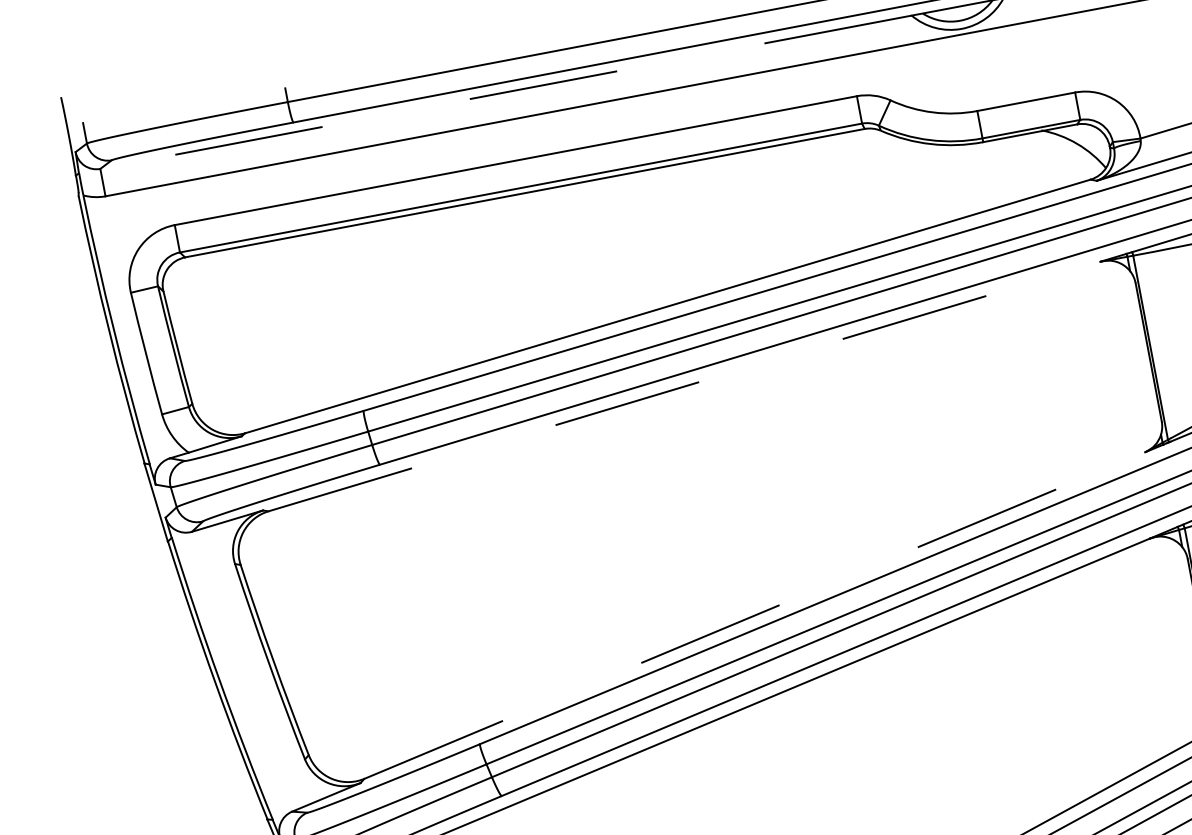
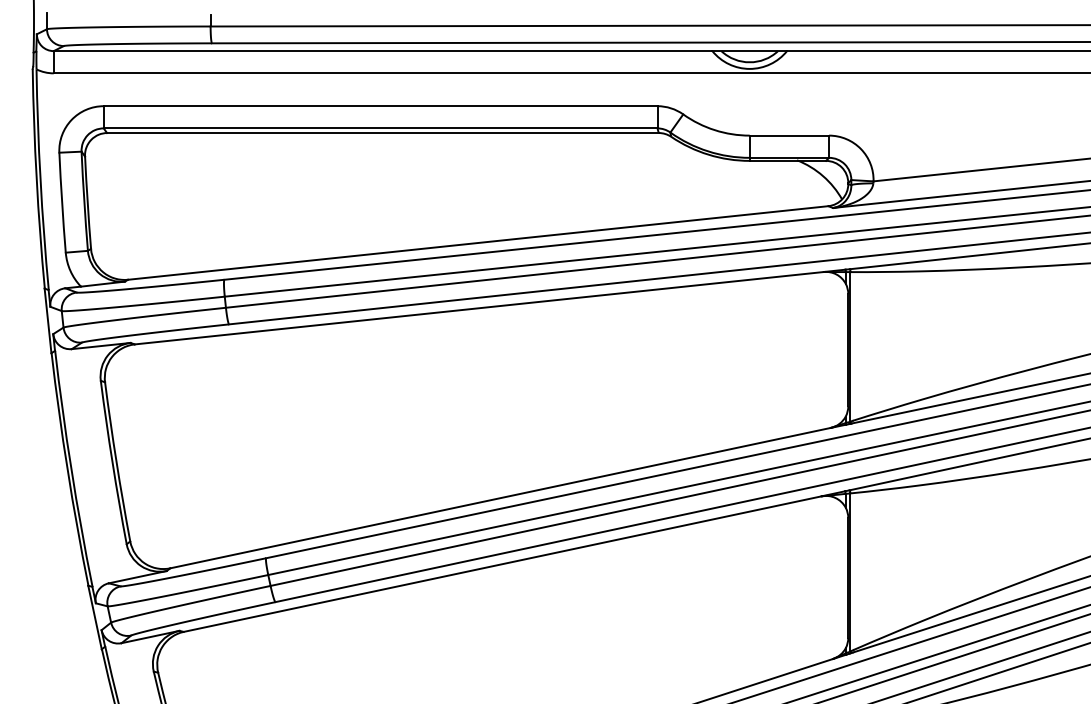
line: (505, 92) -> (382, 51), dashed -> solid
line: (684, 386) -> (479, 308), dashed -> solid
line: (756, 615) -> (501, 498), dashed -> solid

